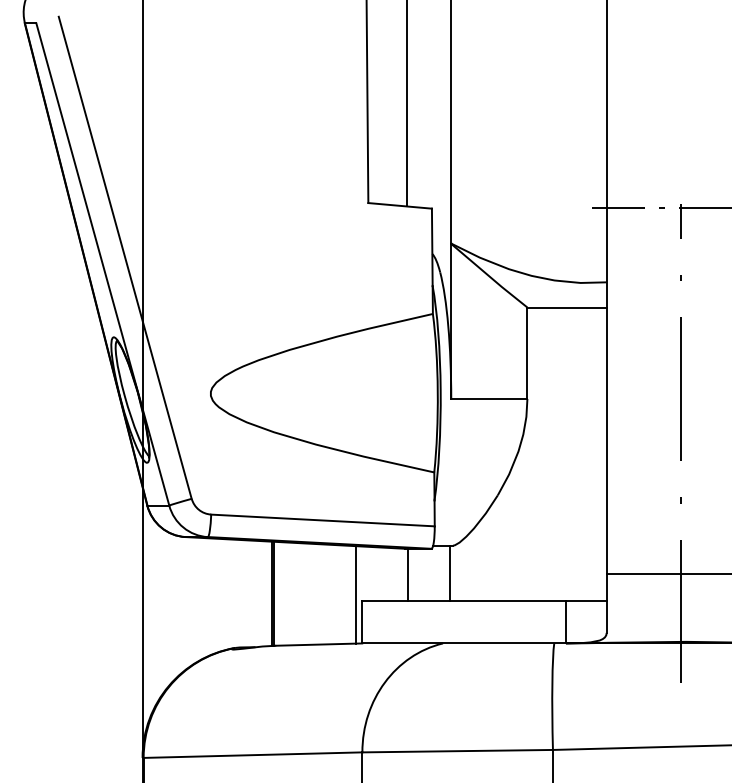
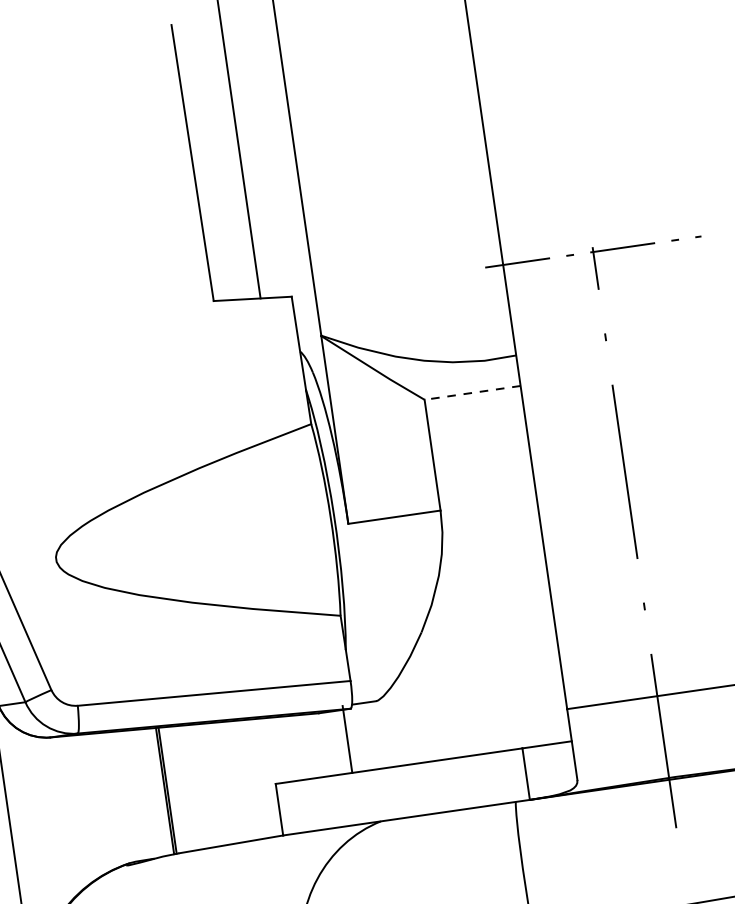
line: (567, 307) -> (473, 392), solid -> dashed
line: (450, 572) -> (347, 738), moved
line: (407, 574) -> (325, 744), removed
line: (355, 594) -> (266, 777), removed

